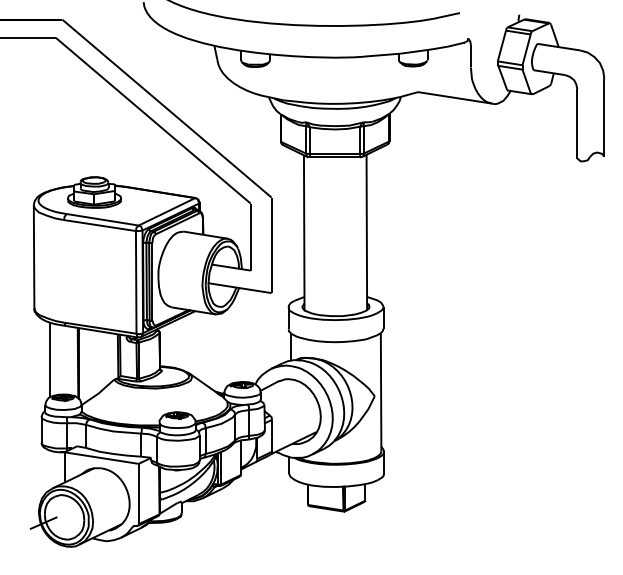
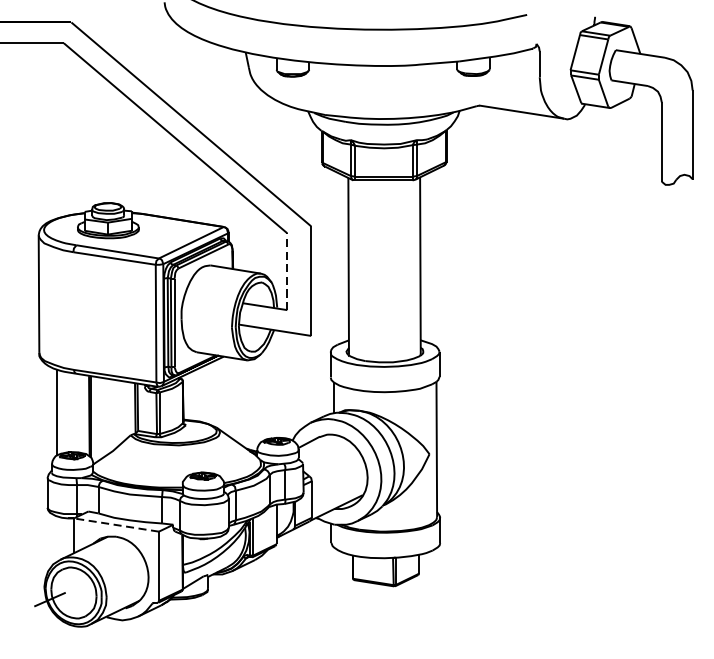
line: (250, 236) -> (287, 271), solid -> dashed
line: (101, 458) -> (116, 525), solid -> dashed

